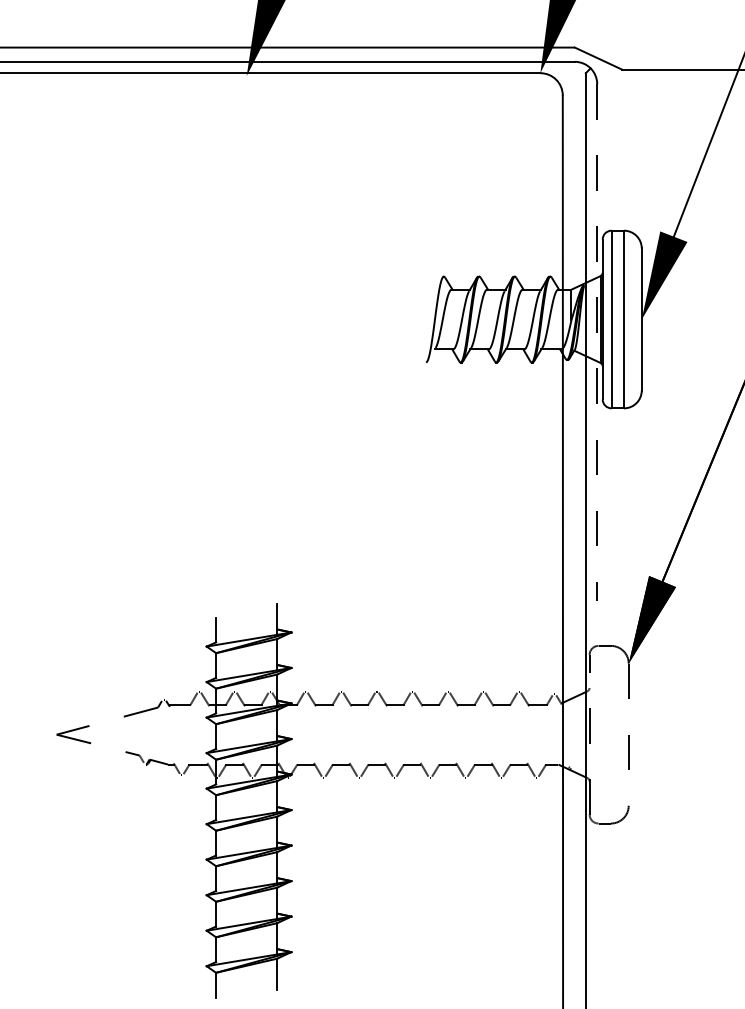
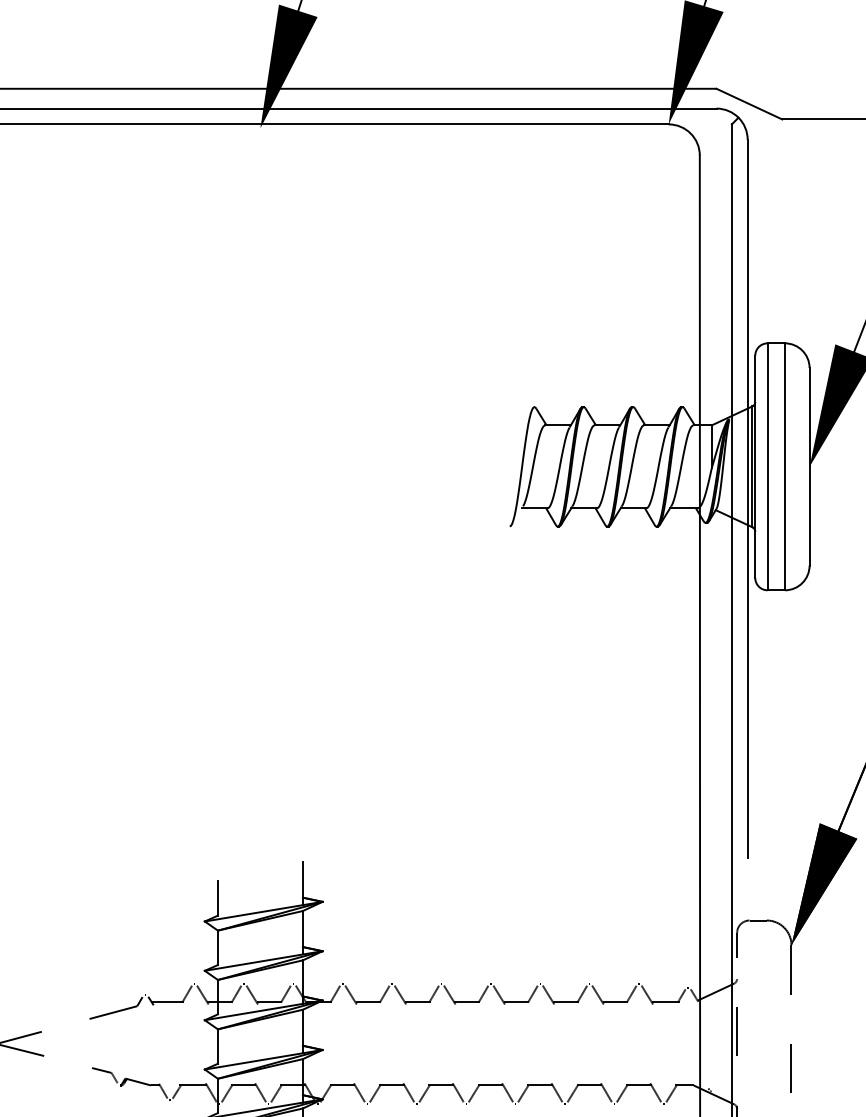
line: (597, 343) -> (748, 500), dashed -> solid

